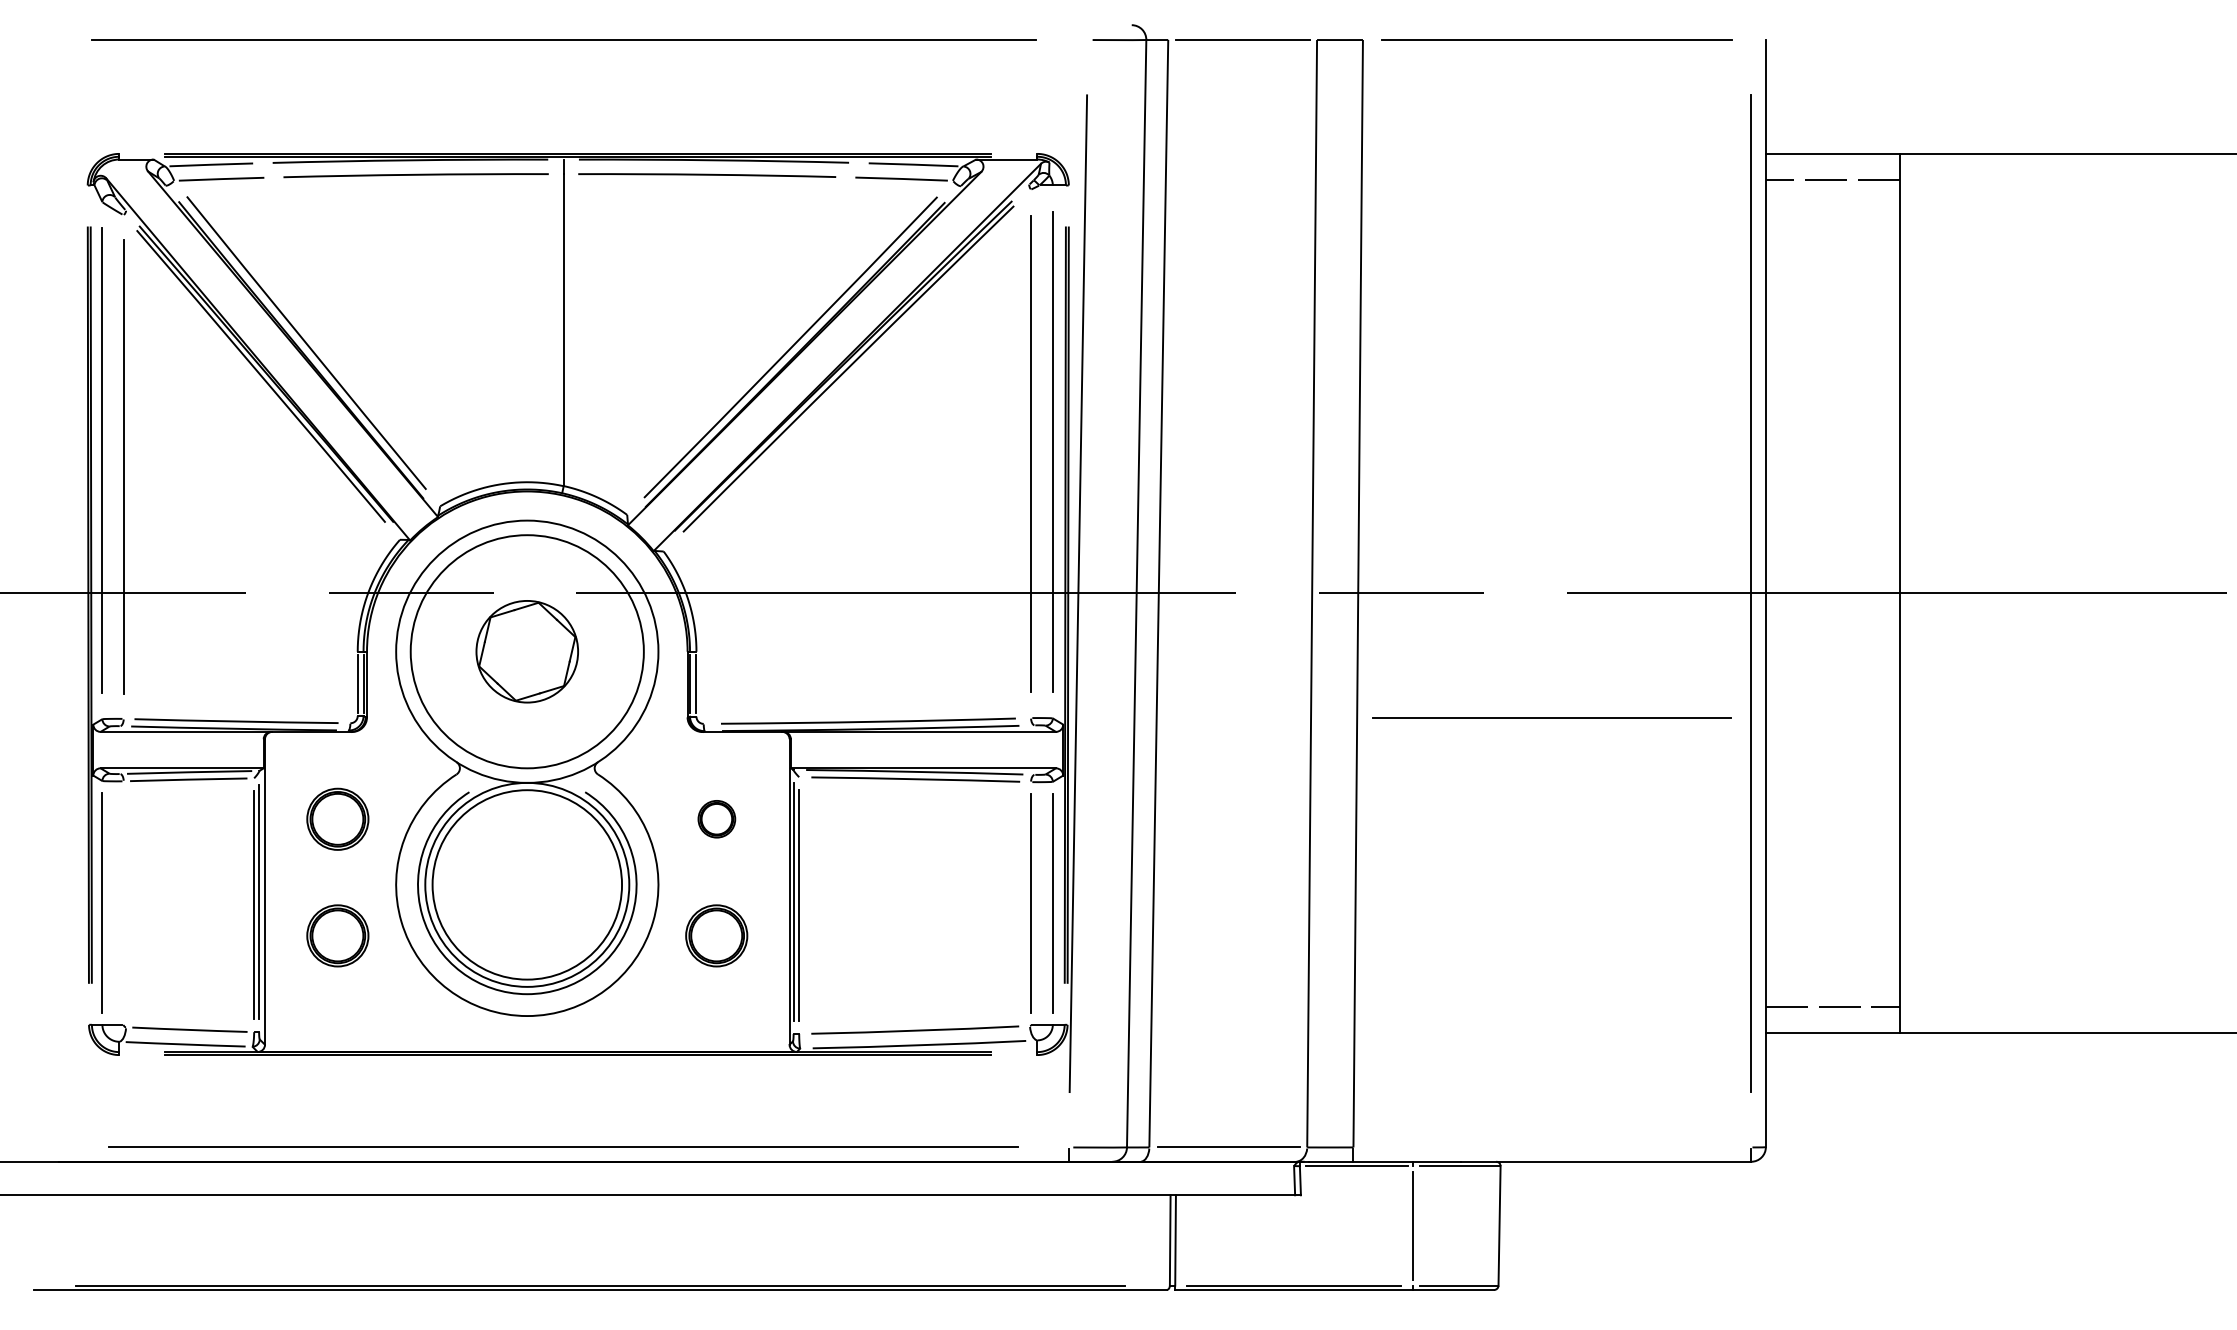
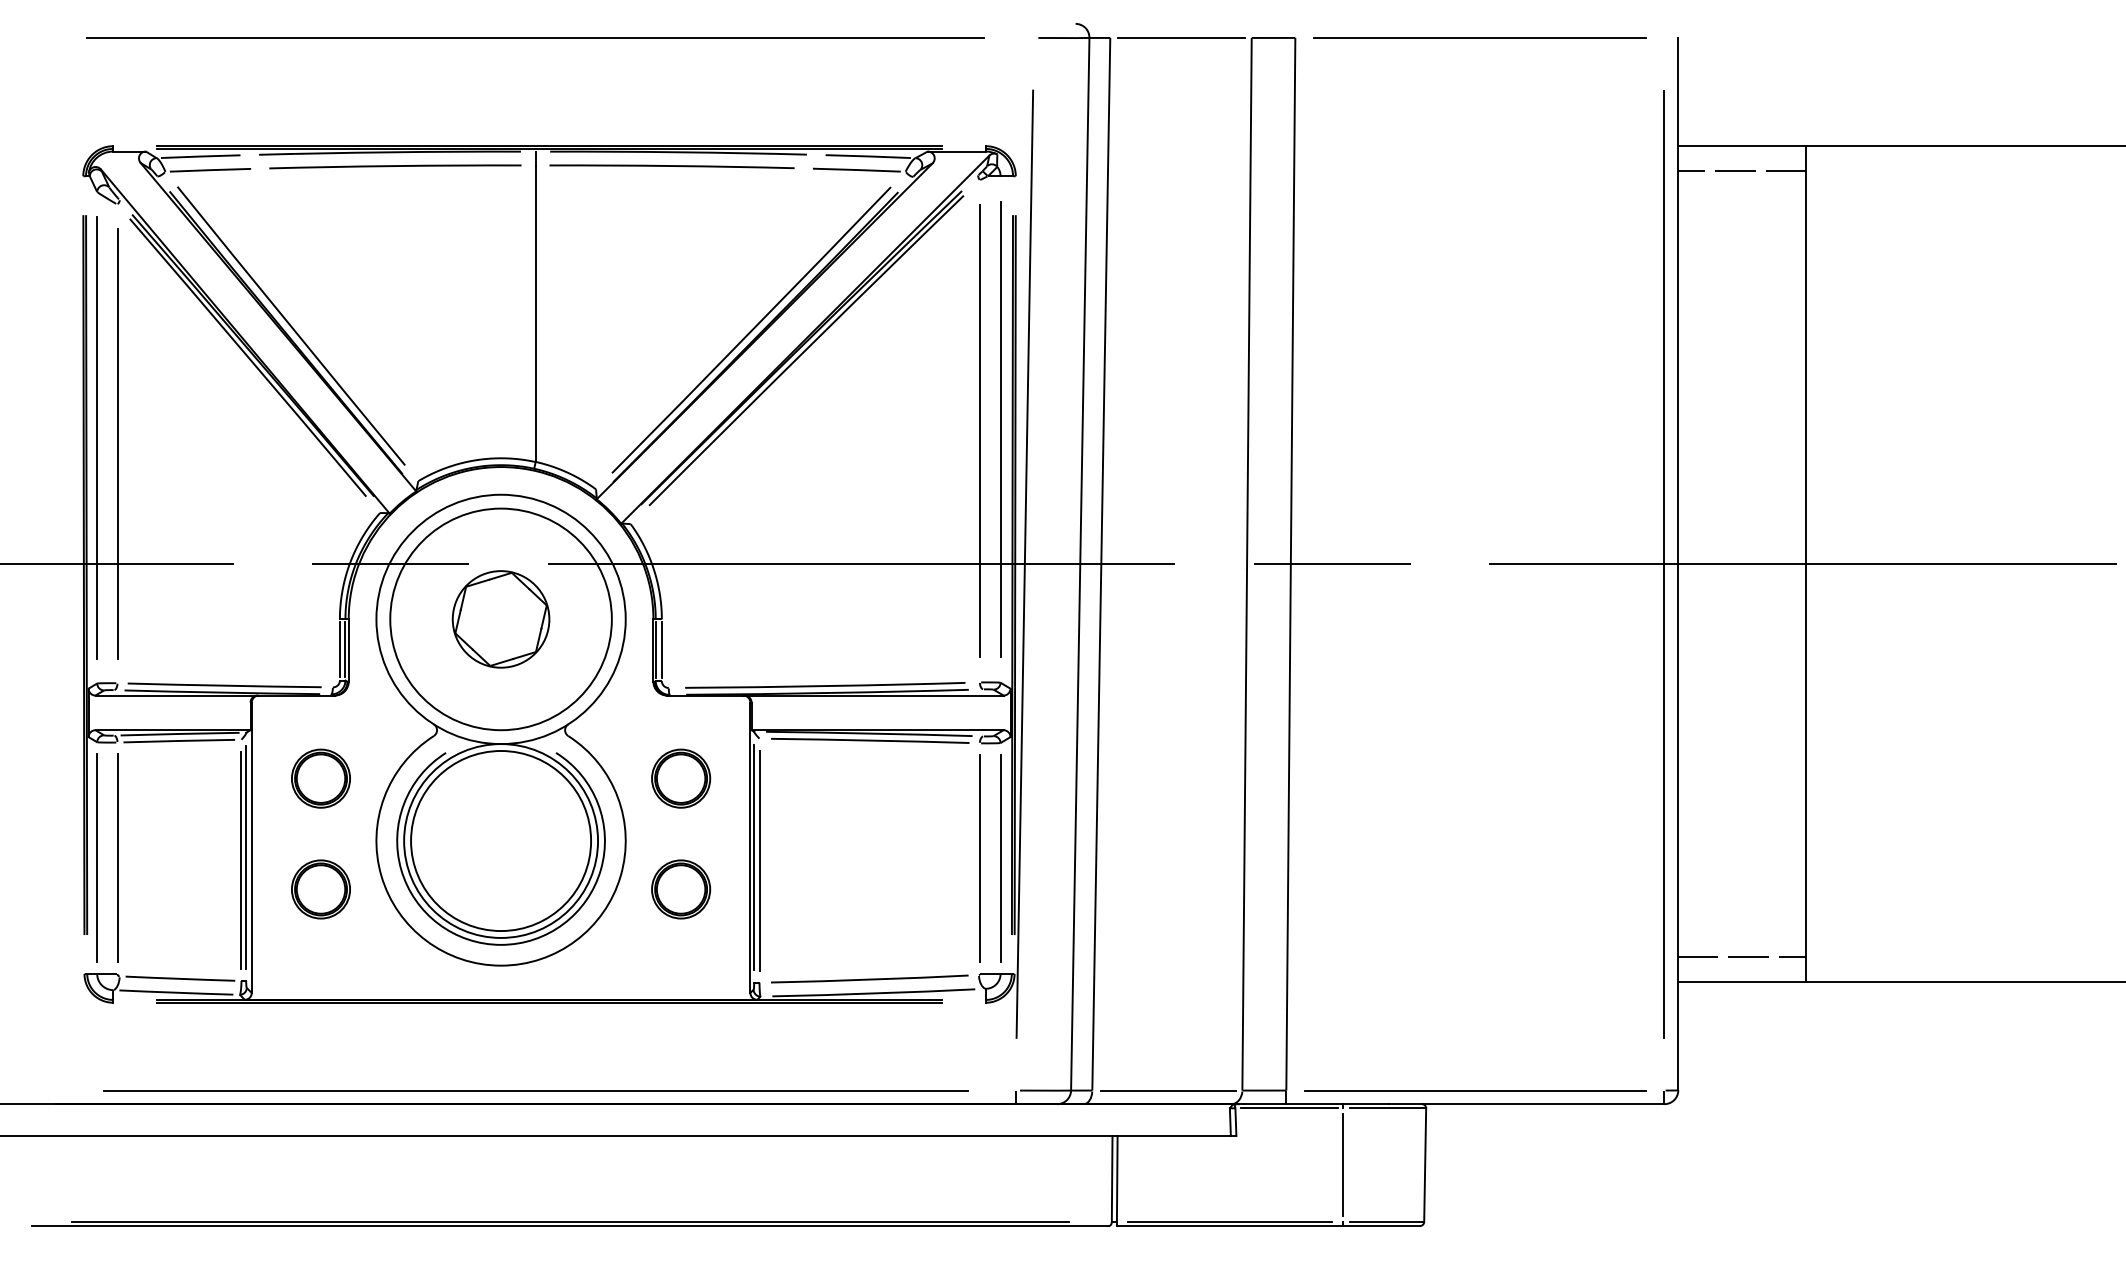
line: (1552, 718) -> (1475, 1090), moved
part: (717, 819) -> (681, 778), size x1.67
line: (123, 902) -> (117, 857), added

